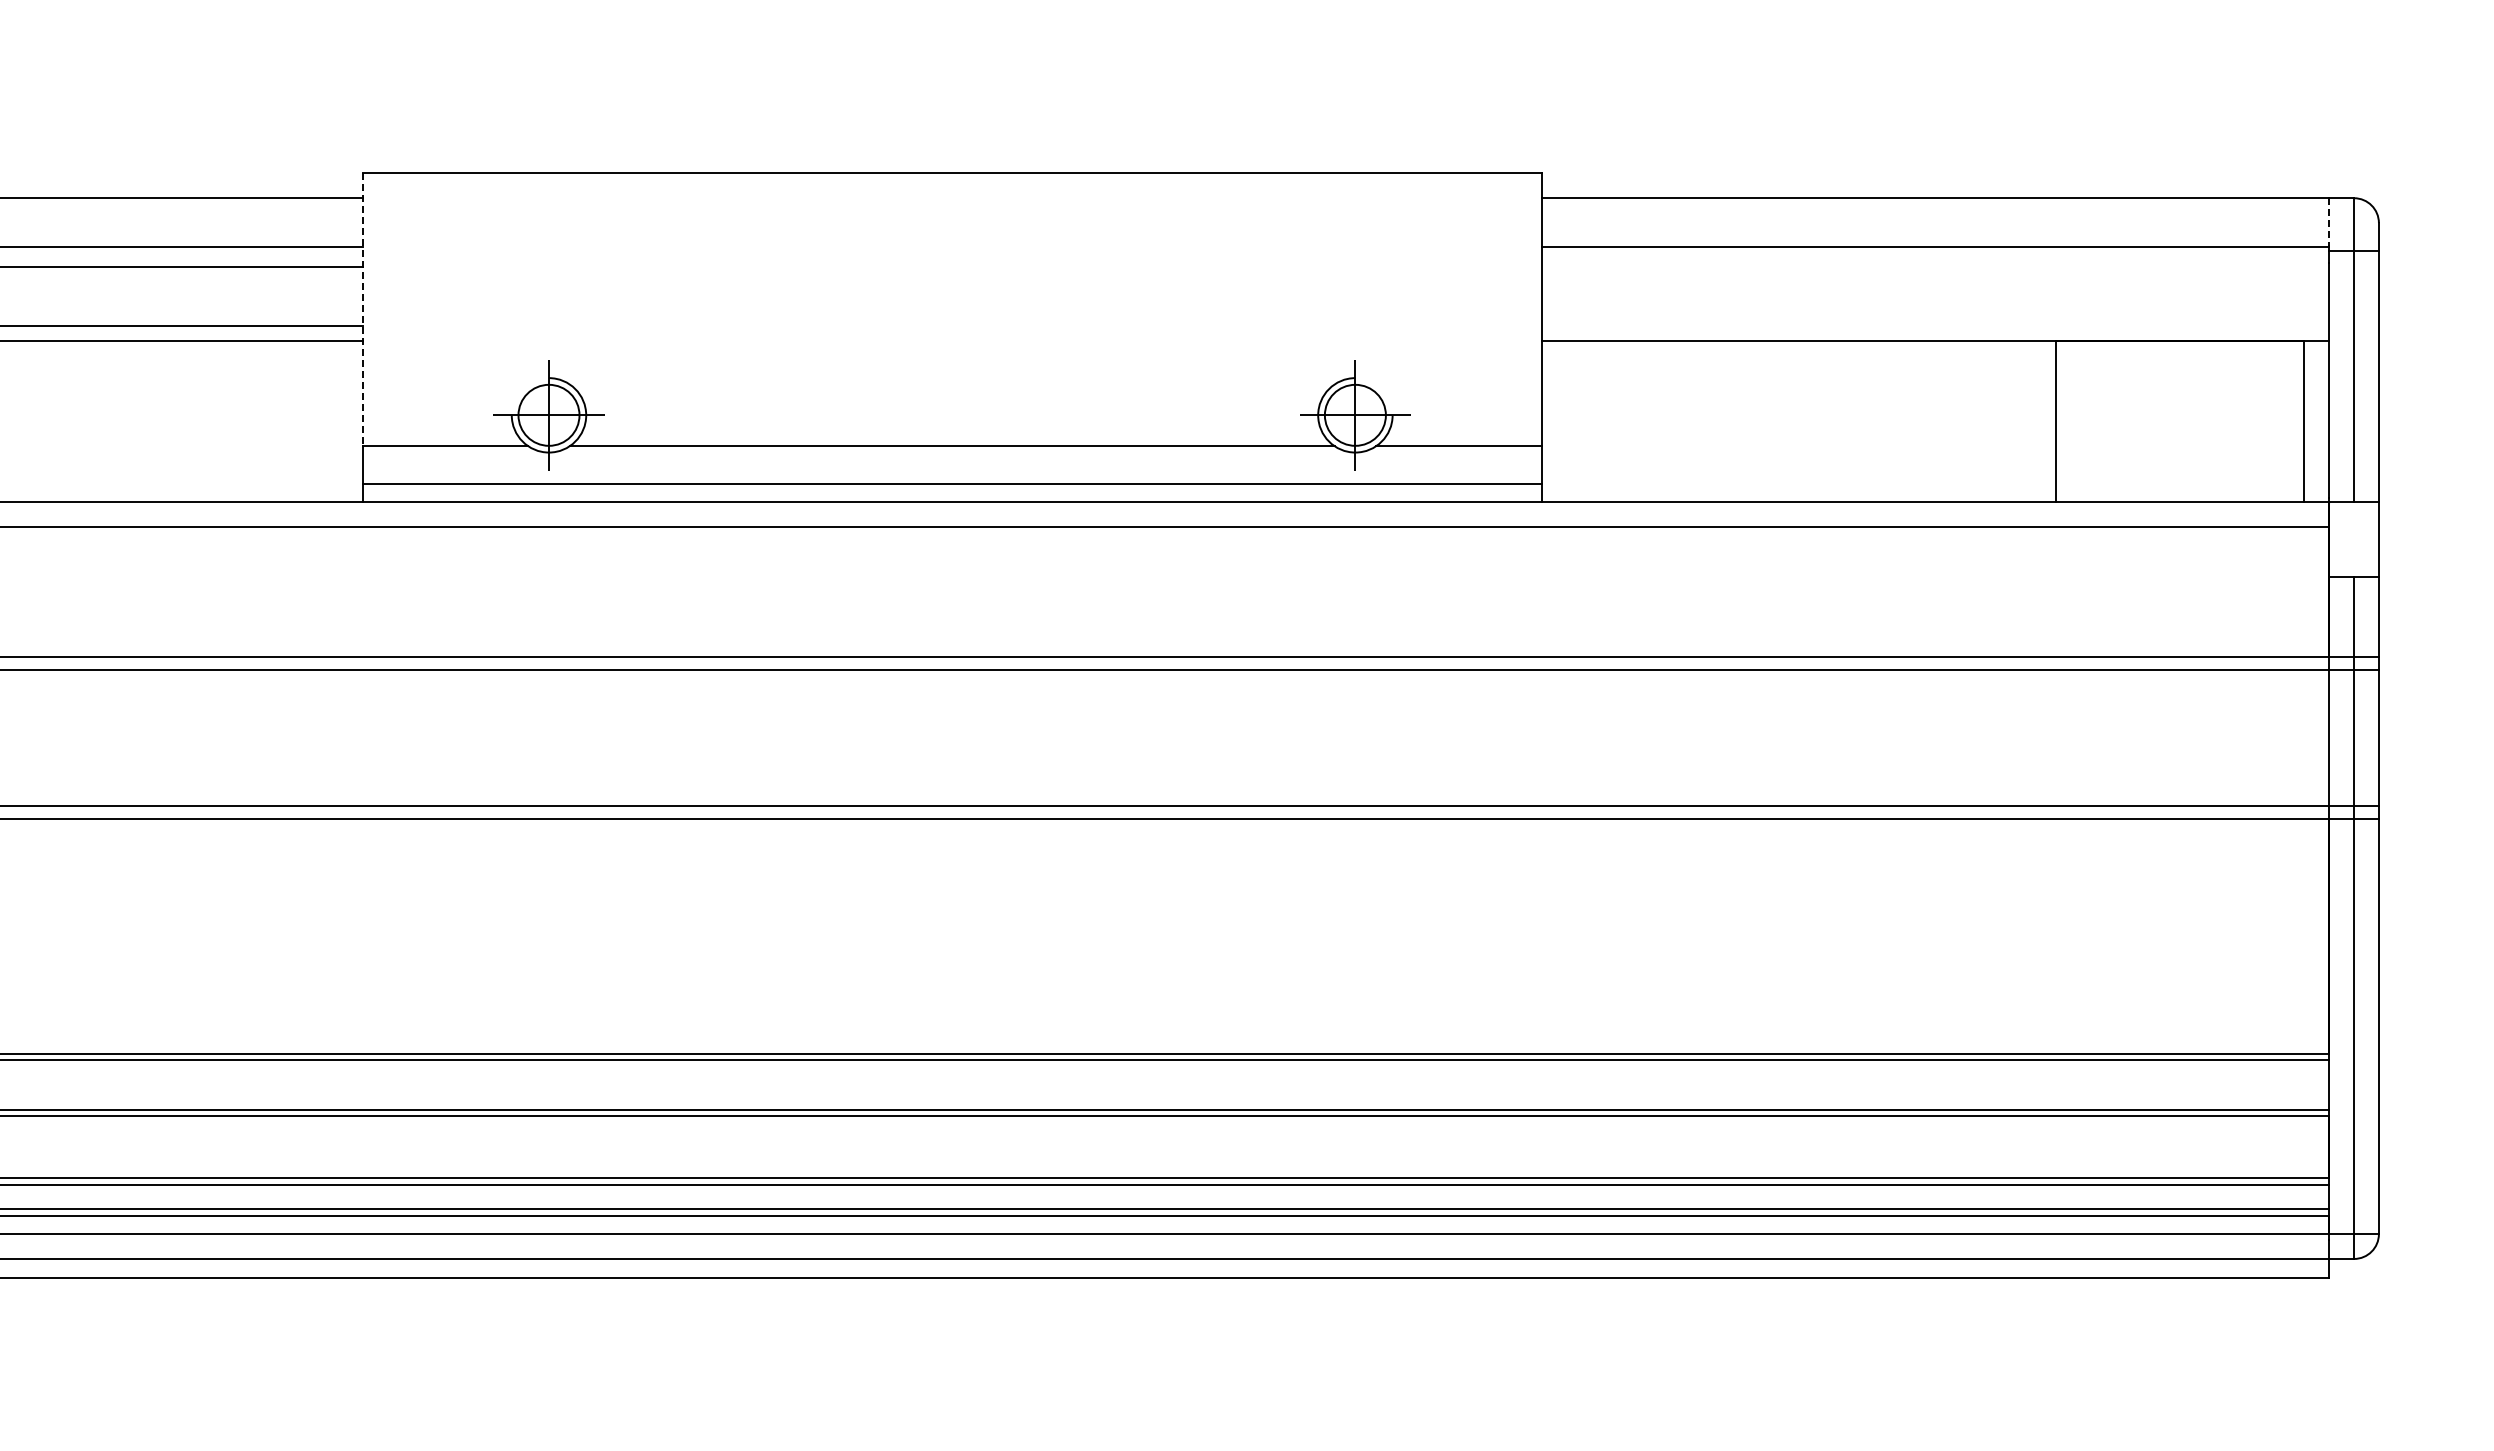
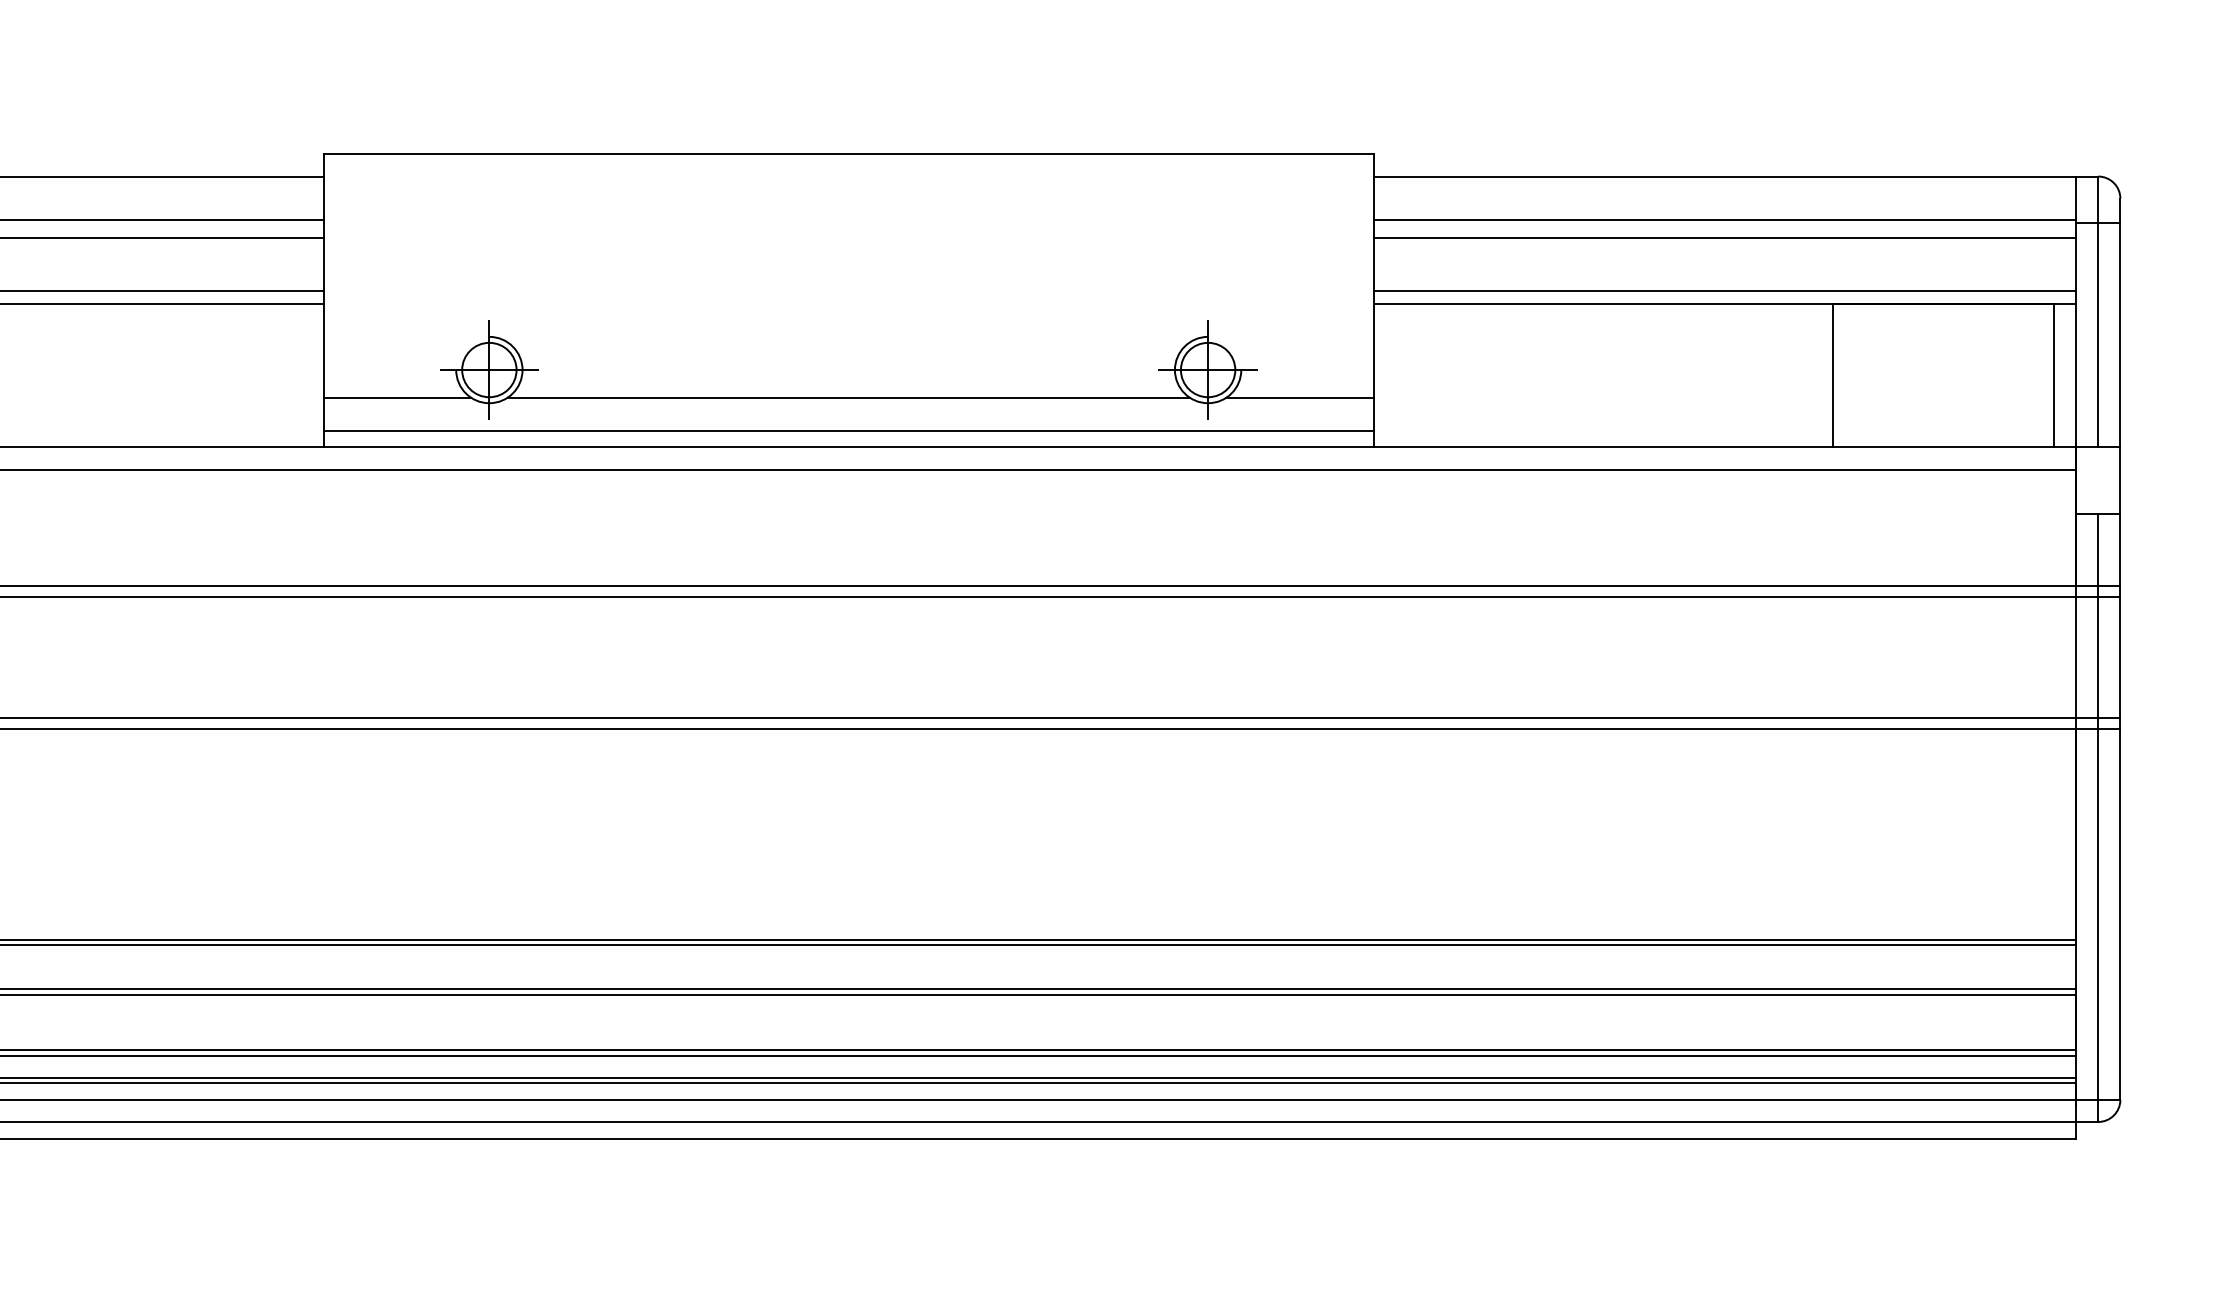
line: (2329, 222) -> (2076, 198), dashed -> solid
line: (1935, 267) -> (1725, 238), added
line: (362, 310) -> (323, 276), dashed -> solid
line: (1935, 326) -> (1725, 290), added

